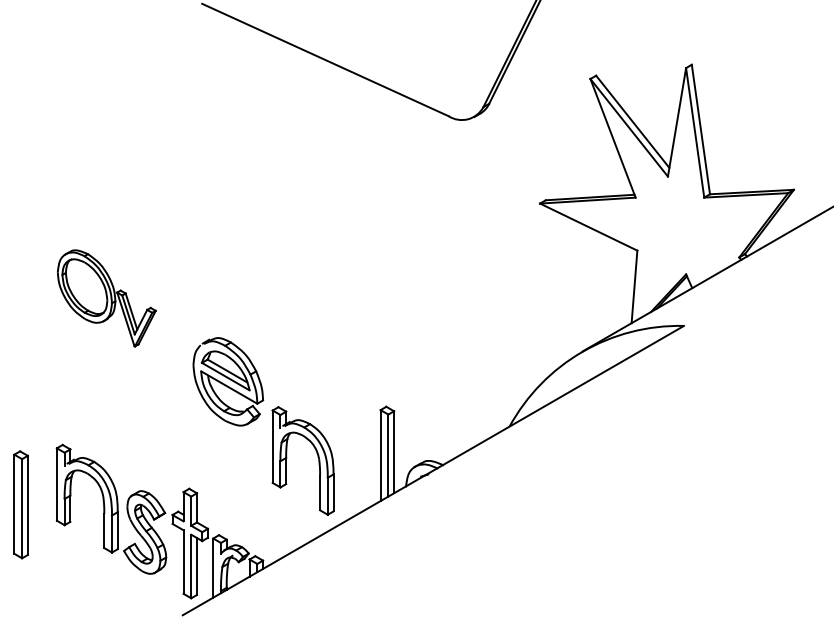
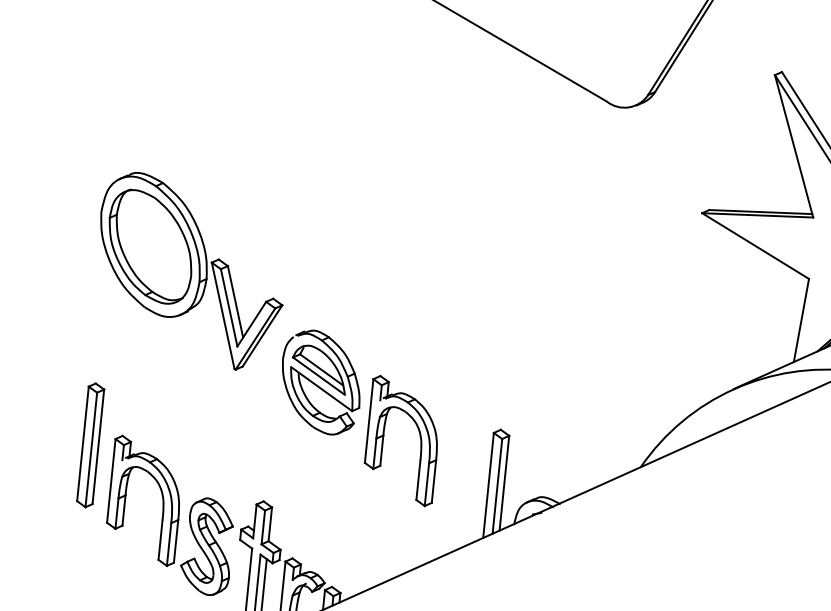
part: (106, 298) -> (190, 271), size x1.67
part: (287, 458) -> (384, 436), moved
part: (20, 504) -> (89, 444), moved

